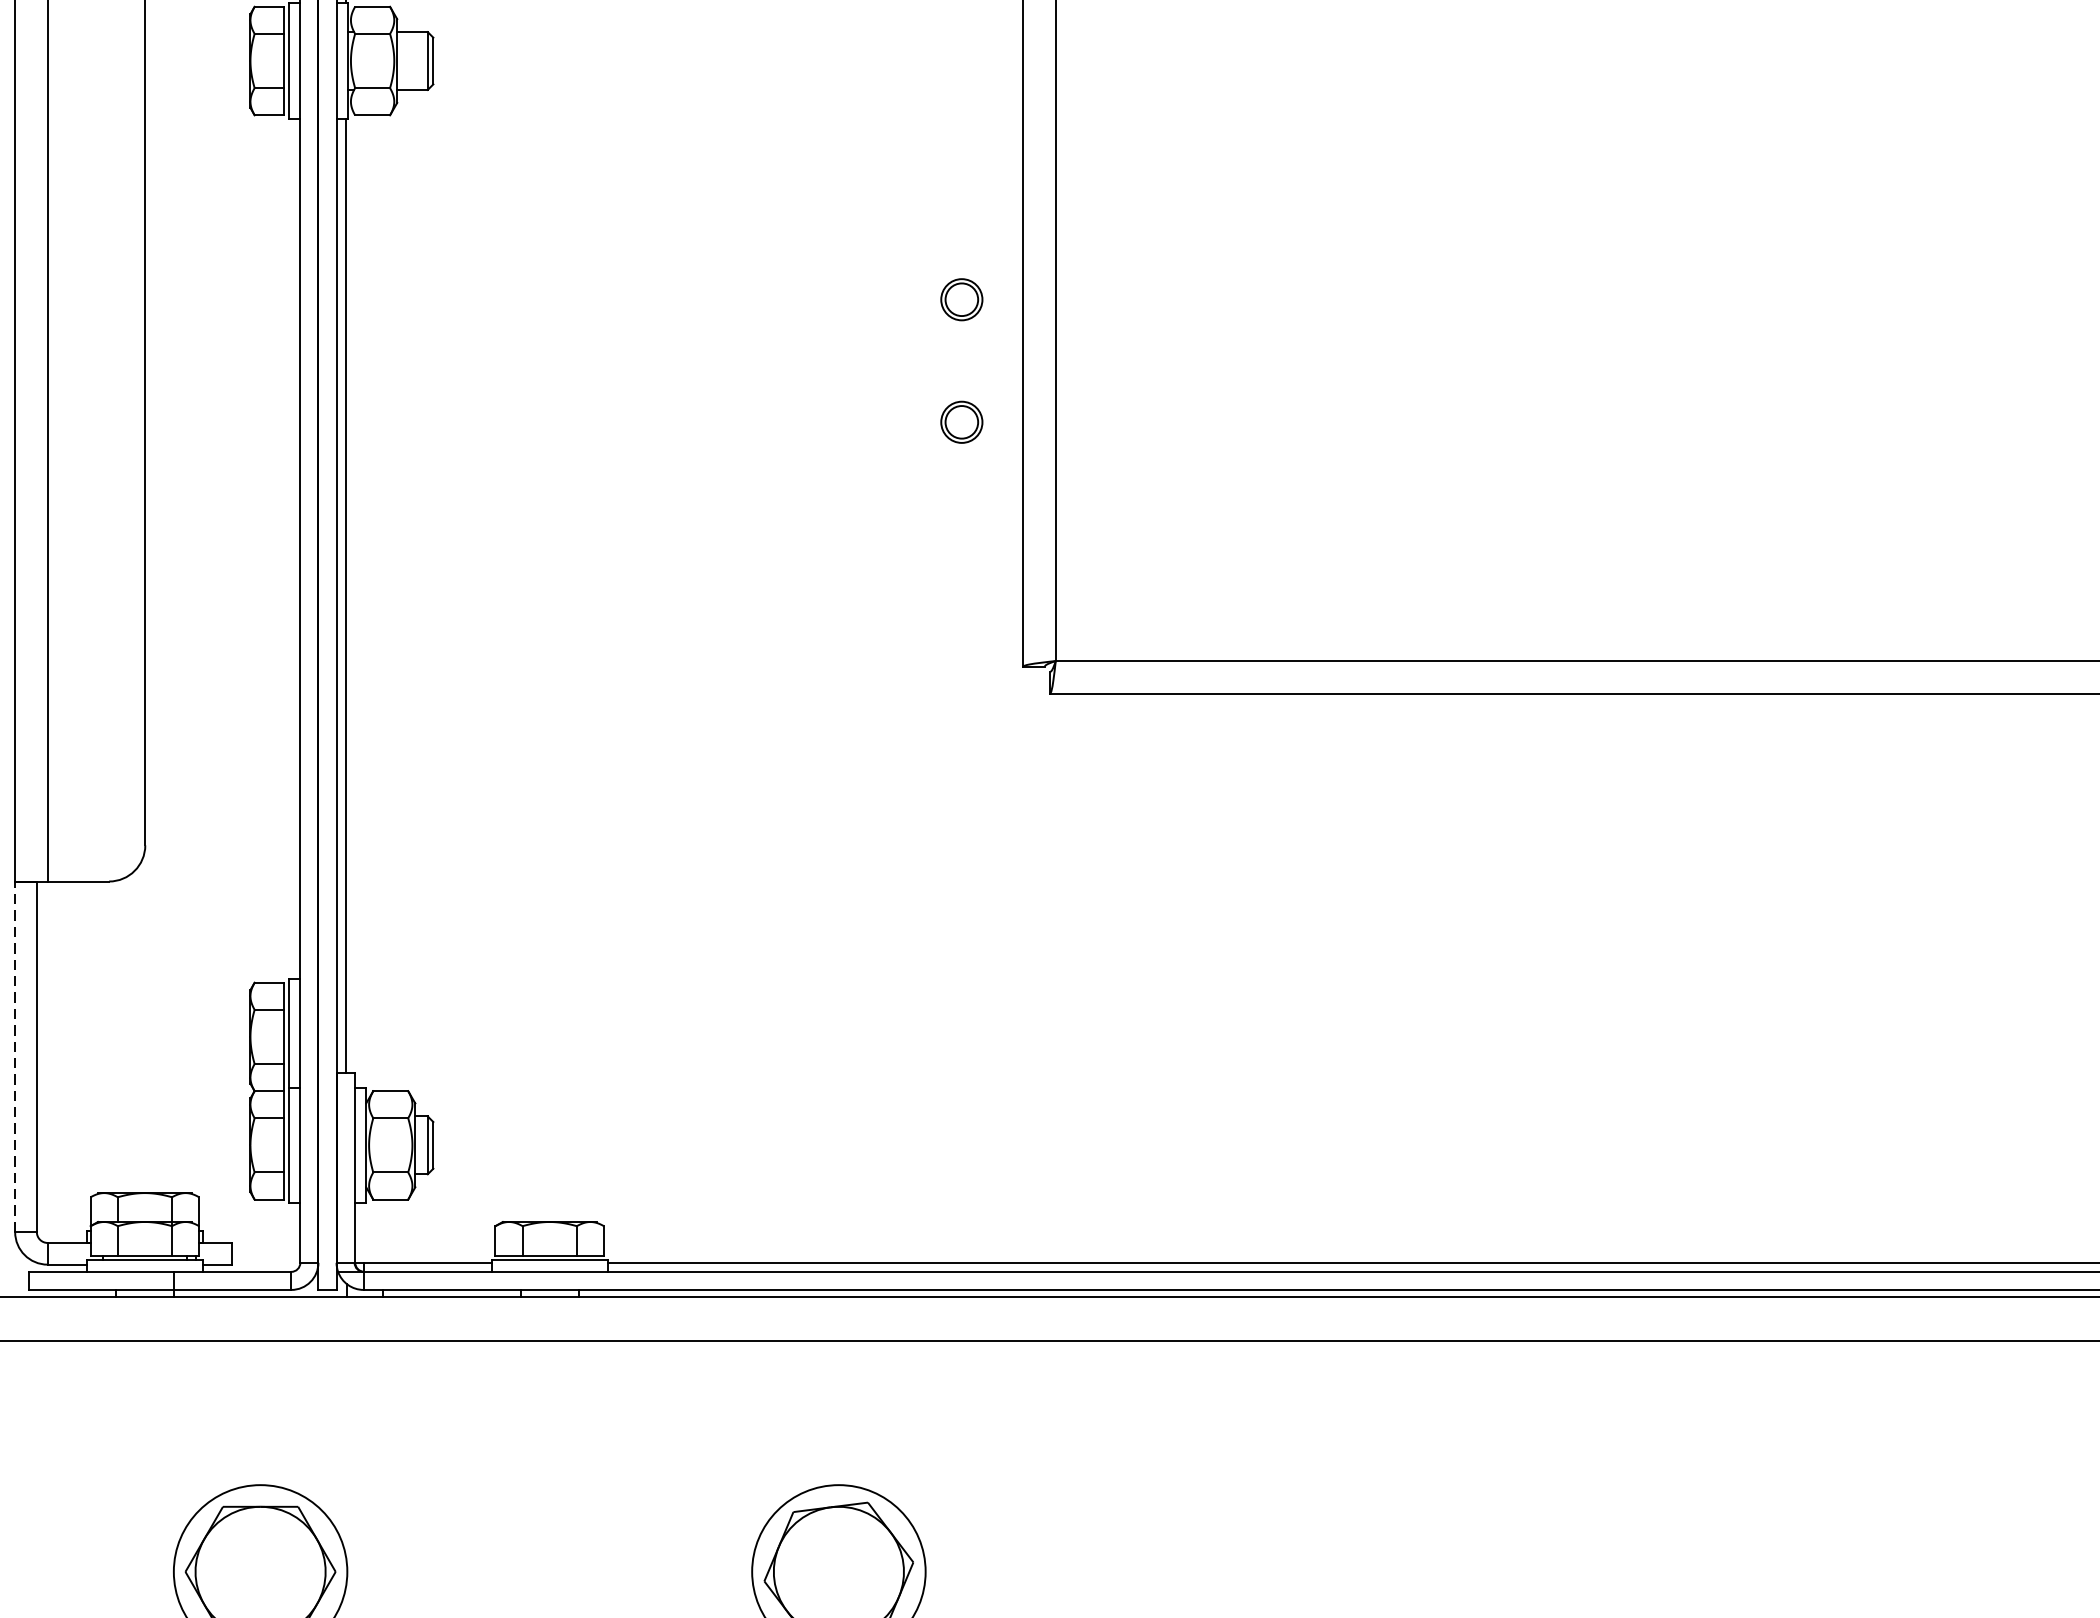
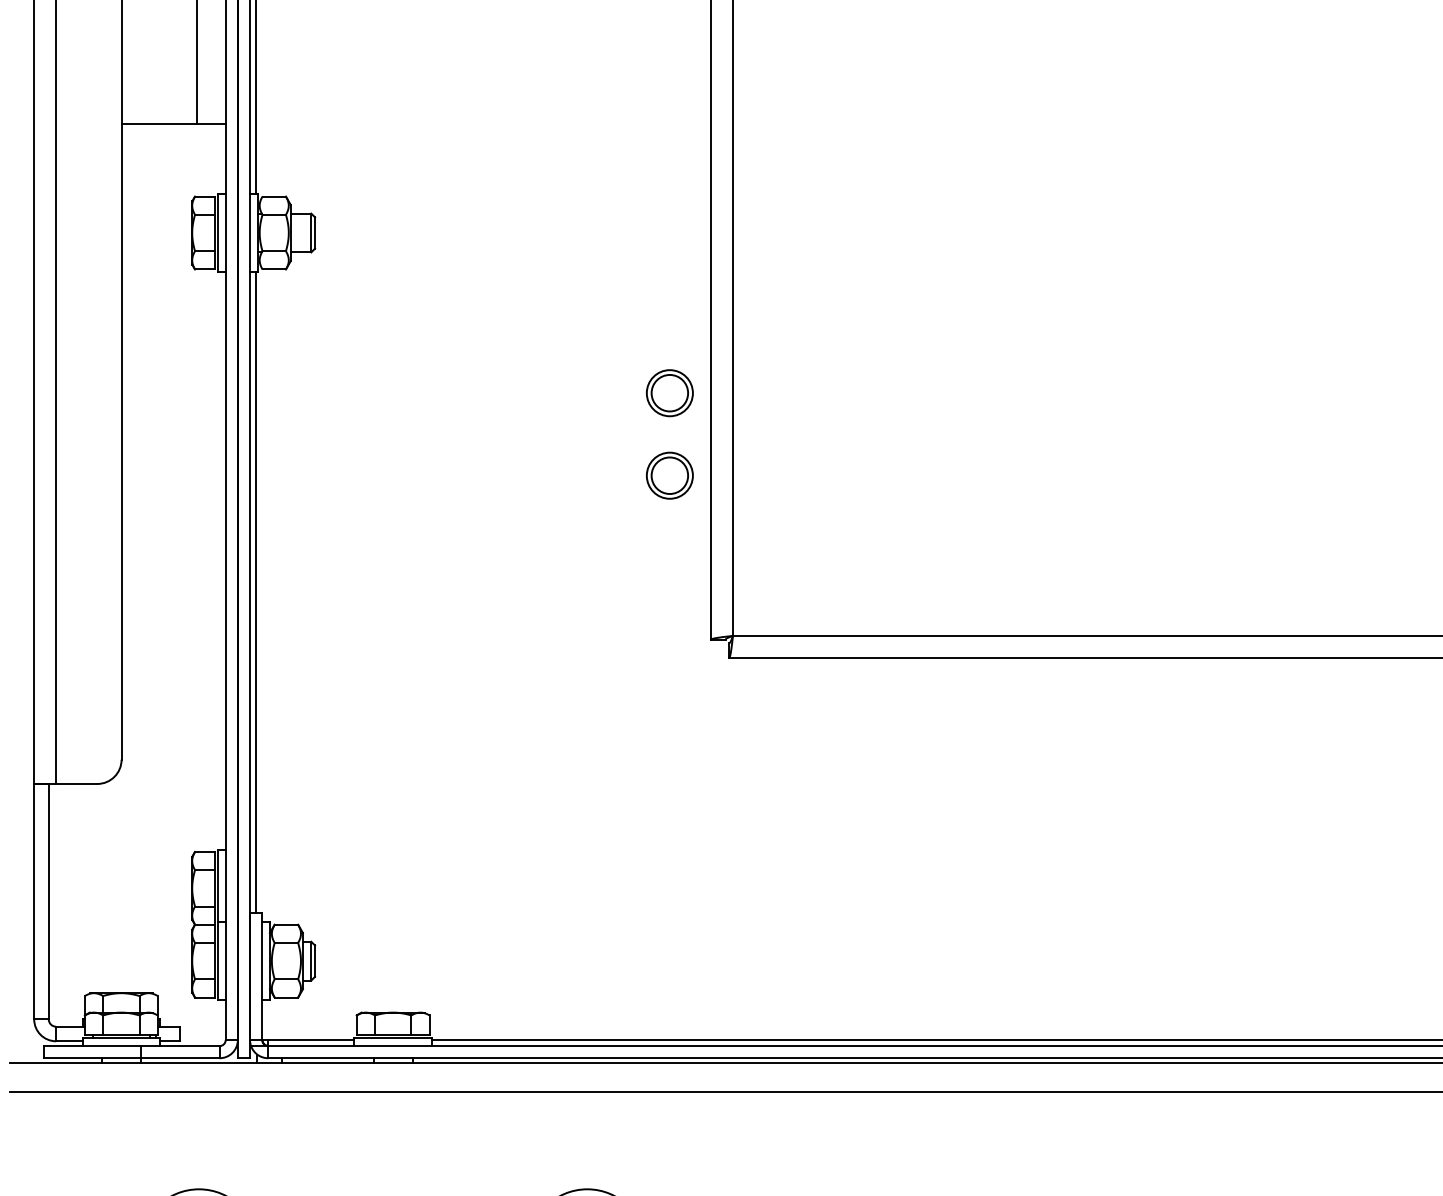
part: (961, 300) -> (669, 393), size x1.67
part: (961, 422) -> (669, 475), size x1.67
line: (15, 1056) -> (34, 901), dashed -> solid

